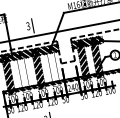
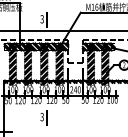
hatch: (53, 66) -> (59, 64), added
hatch: (22, 72) -> (27, 64), added

